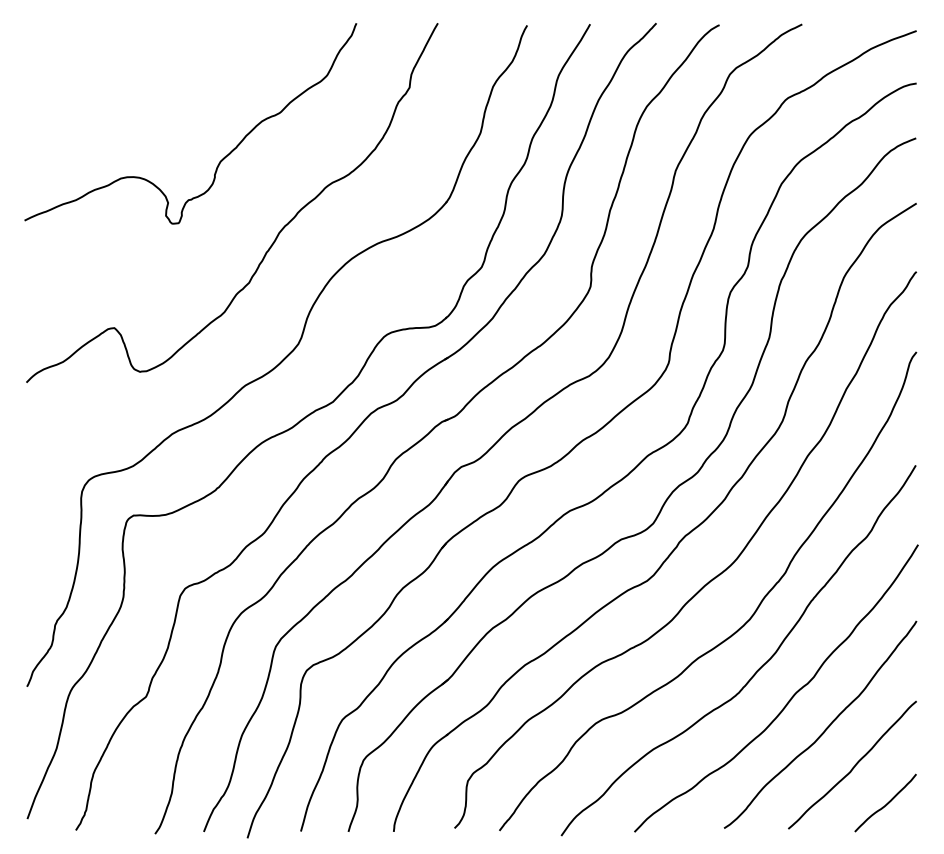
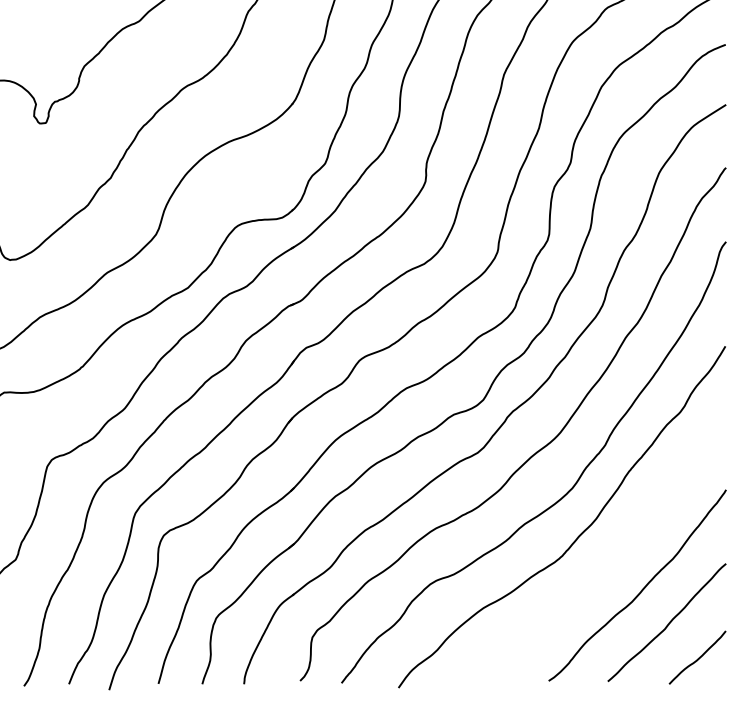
curve: (788, 700) -> (608, 563), removed

